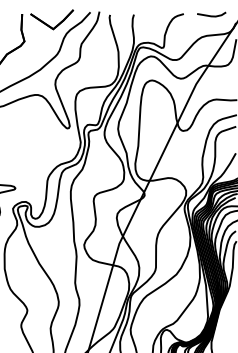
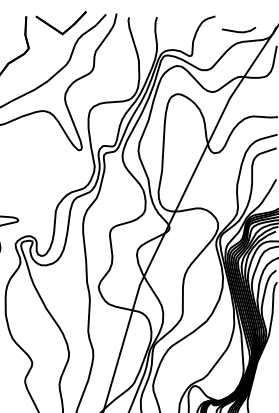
line: (211, 15) -> (238, 31), moved

